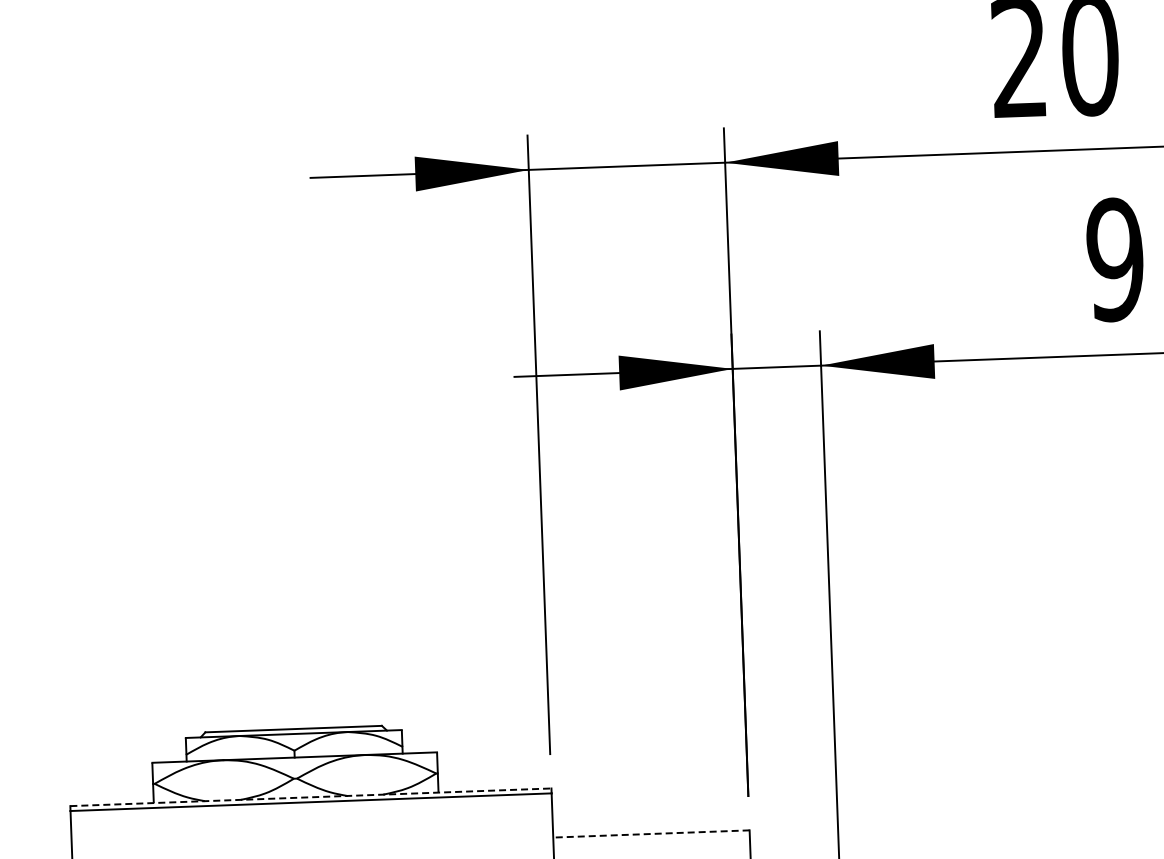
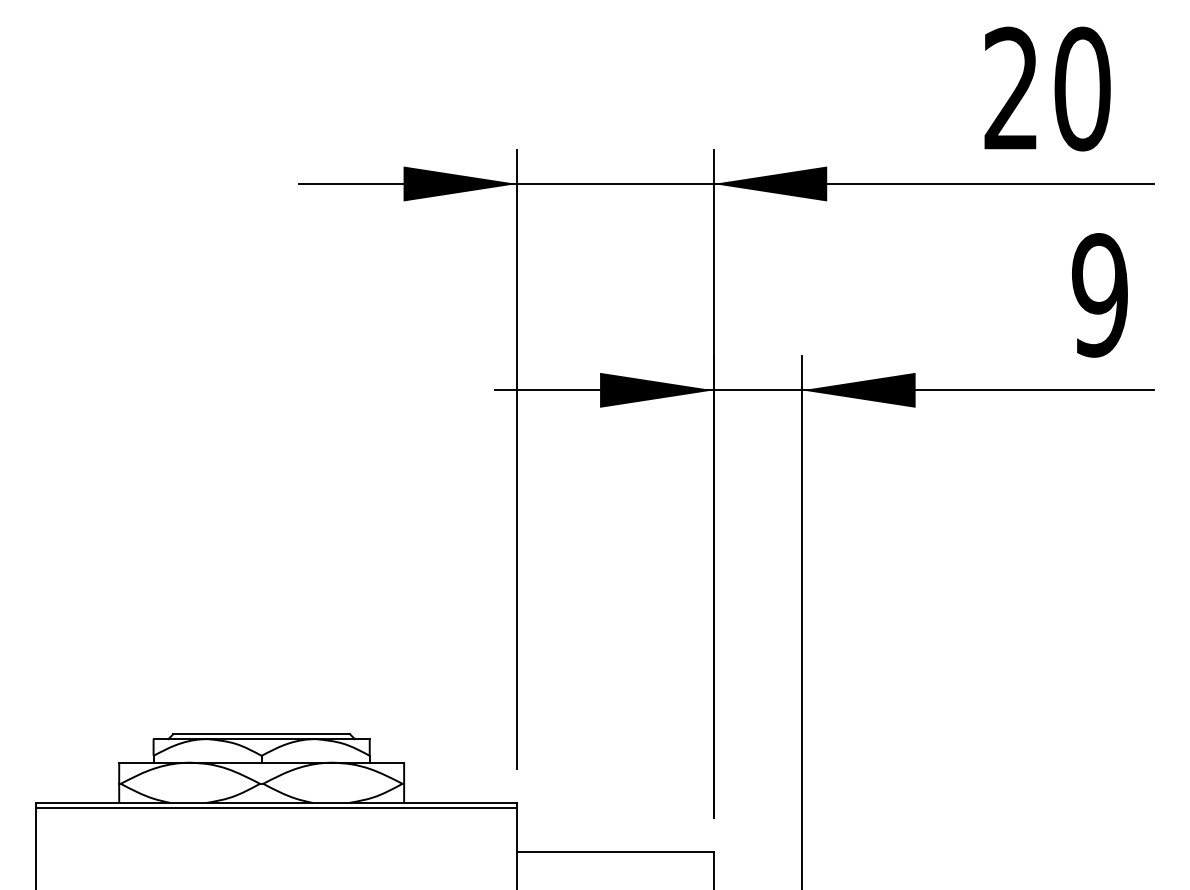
line: (310, 796) -> (276, 802), dashed -> solid
line: (650, 834) -> (614, 852), dashed -> solid

